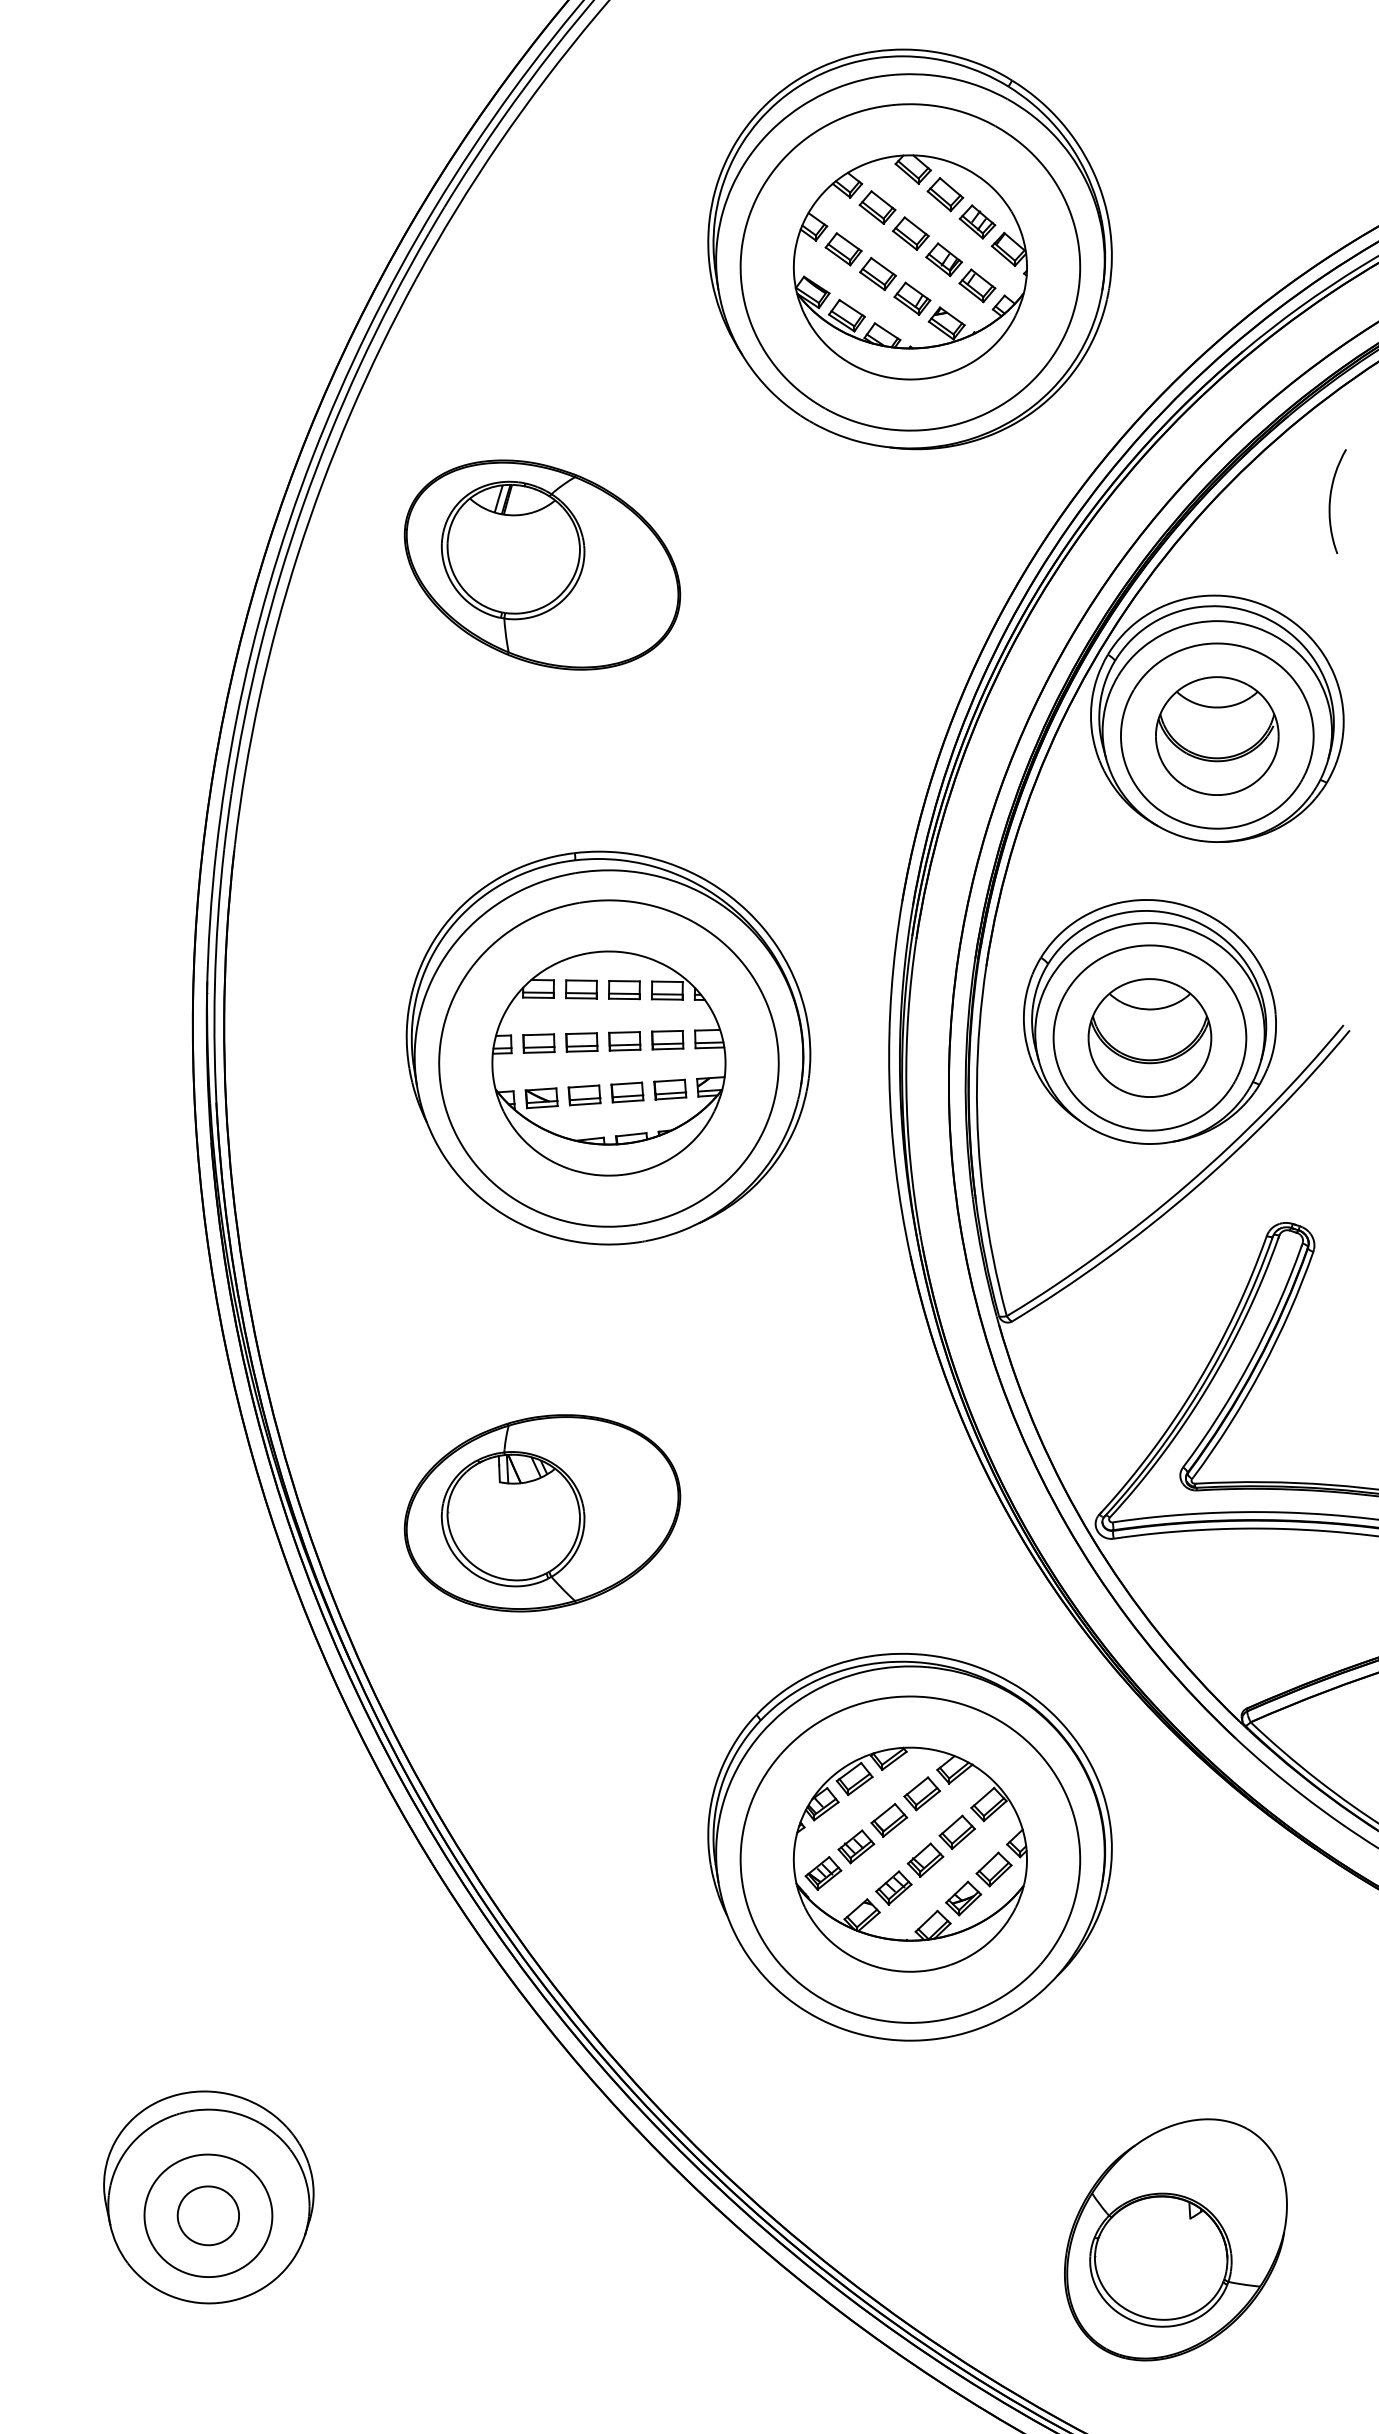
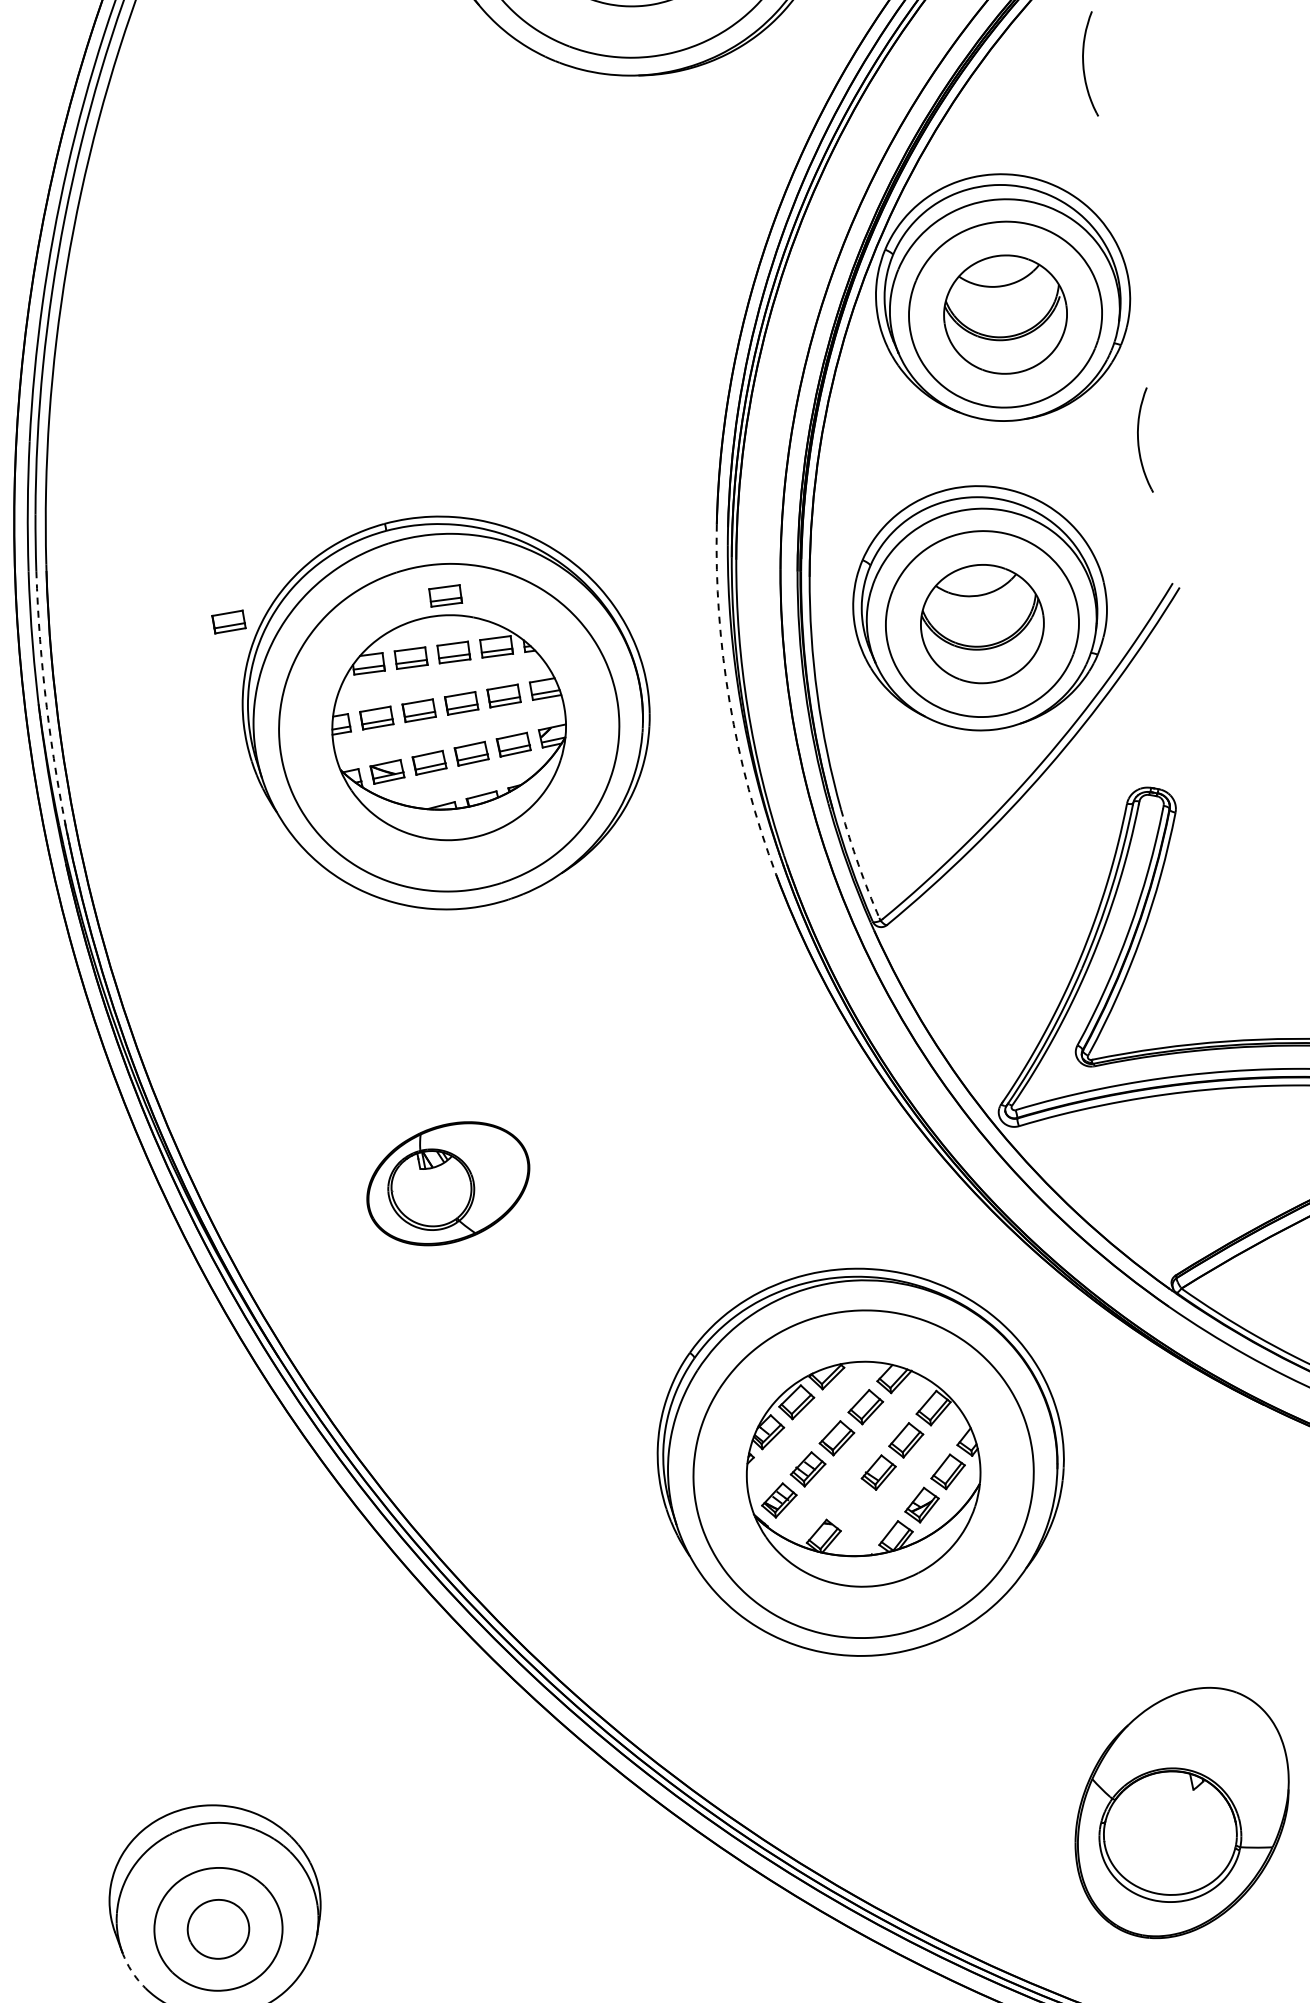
part: (542, 564) -> (310, 242), removed
part: (1331, 877) -> (1139, 438), added
part: (406, 927) -> (228, 621), added
part: (624, 933) -> (445, 596), added
arc: (214, 985) -> (46, 707), solid -> dashed
arc: (889, 1079) -> (729, 702), solid -> dashed
arc: (993, 1257) -> (858, 864), solid -> dashed
part: (542, 1513) -> (448, 1183), size x0.6
part: (893, 1887) -> (850, 1504), removed
arc: (116, 2244) -> (131, 1971), solid -> dashed

